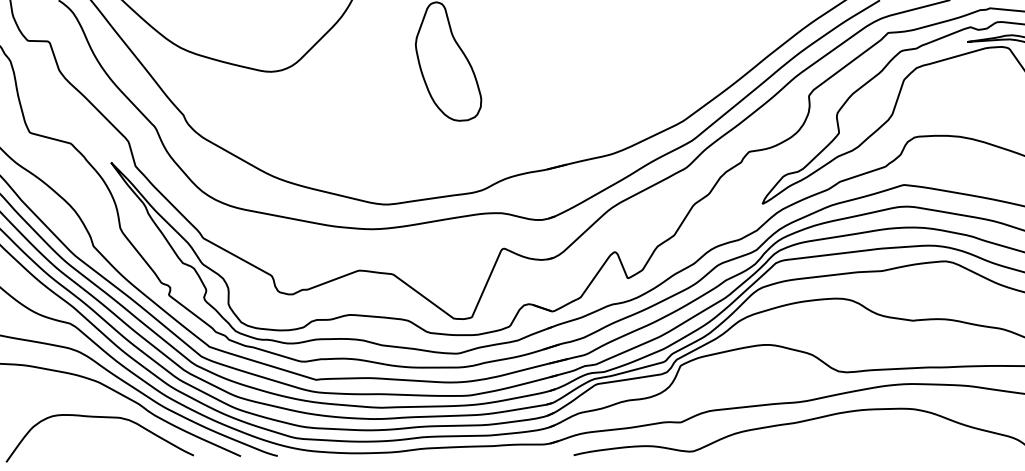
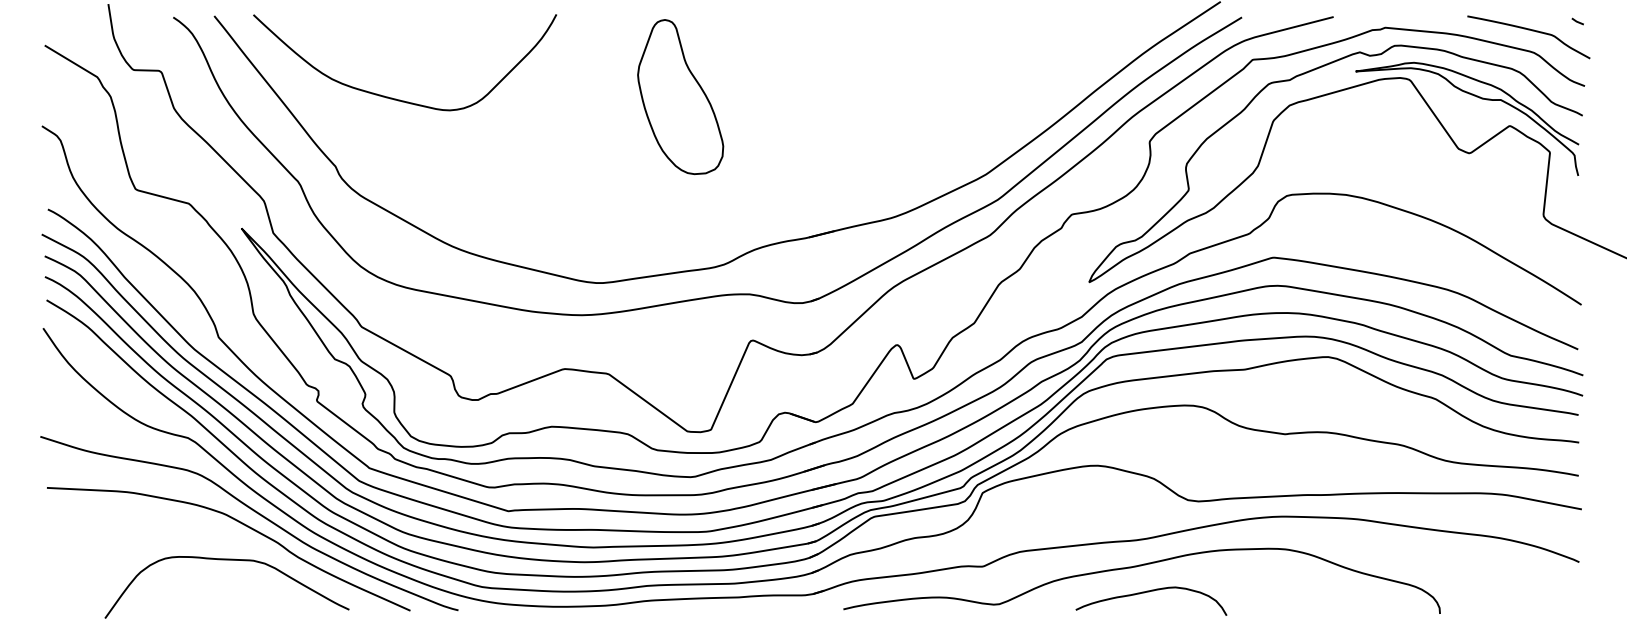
curve: (808, 442) -> (1149, 592), added

